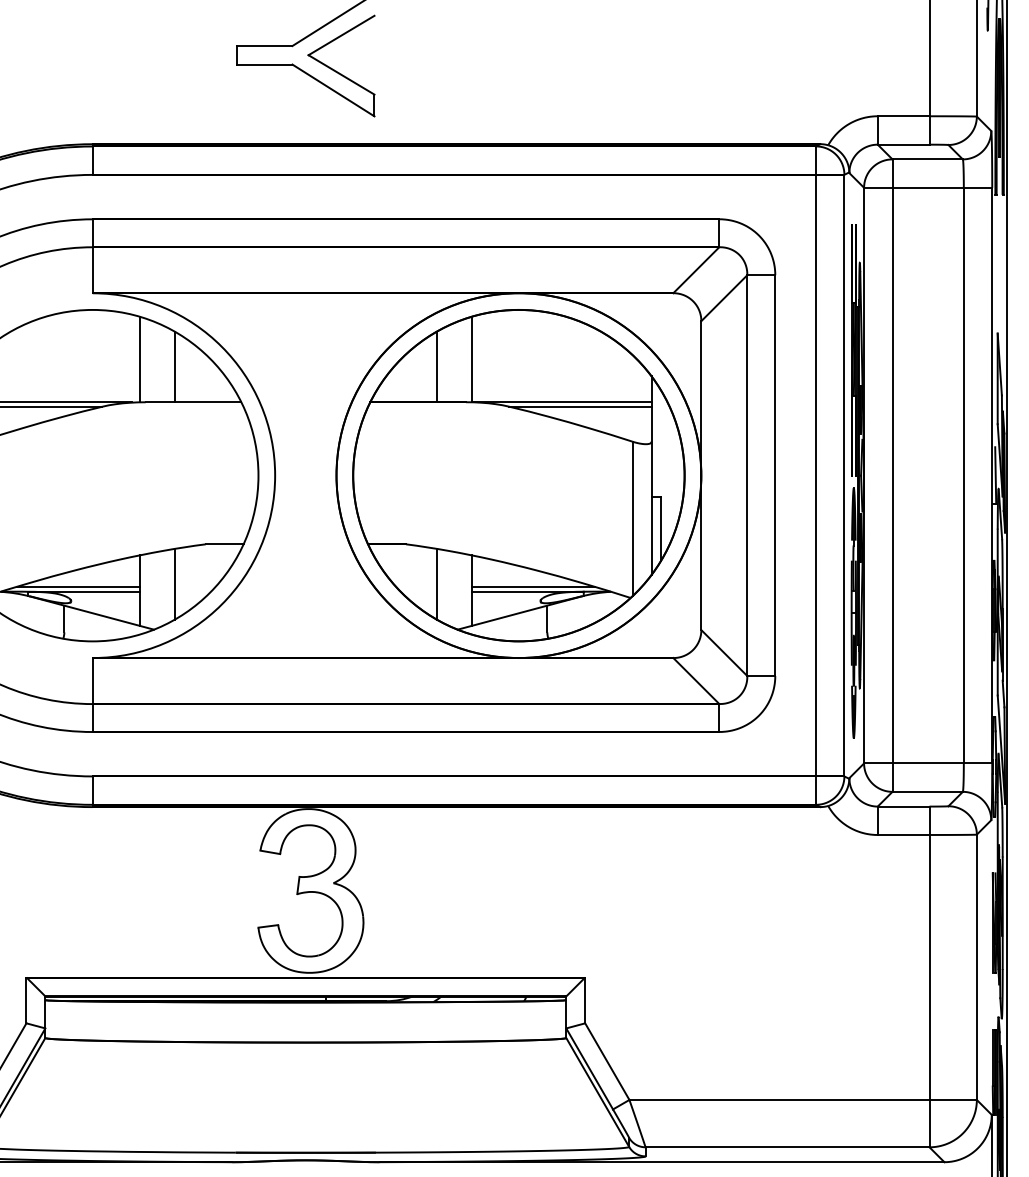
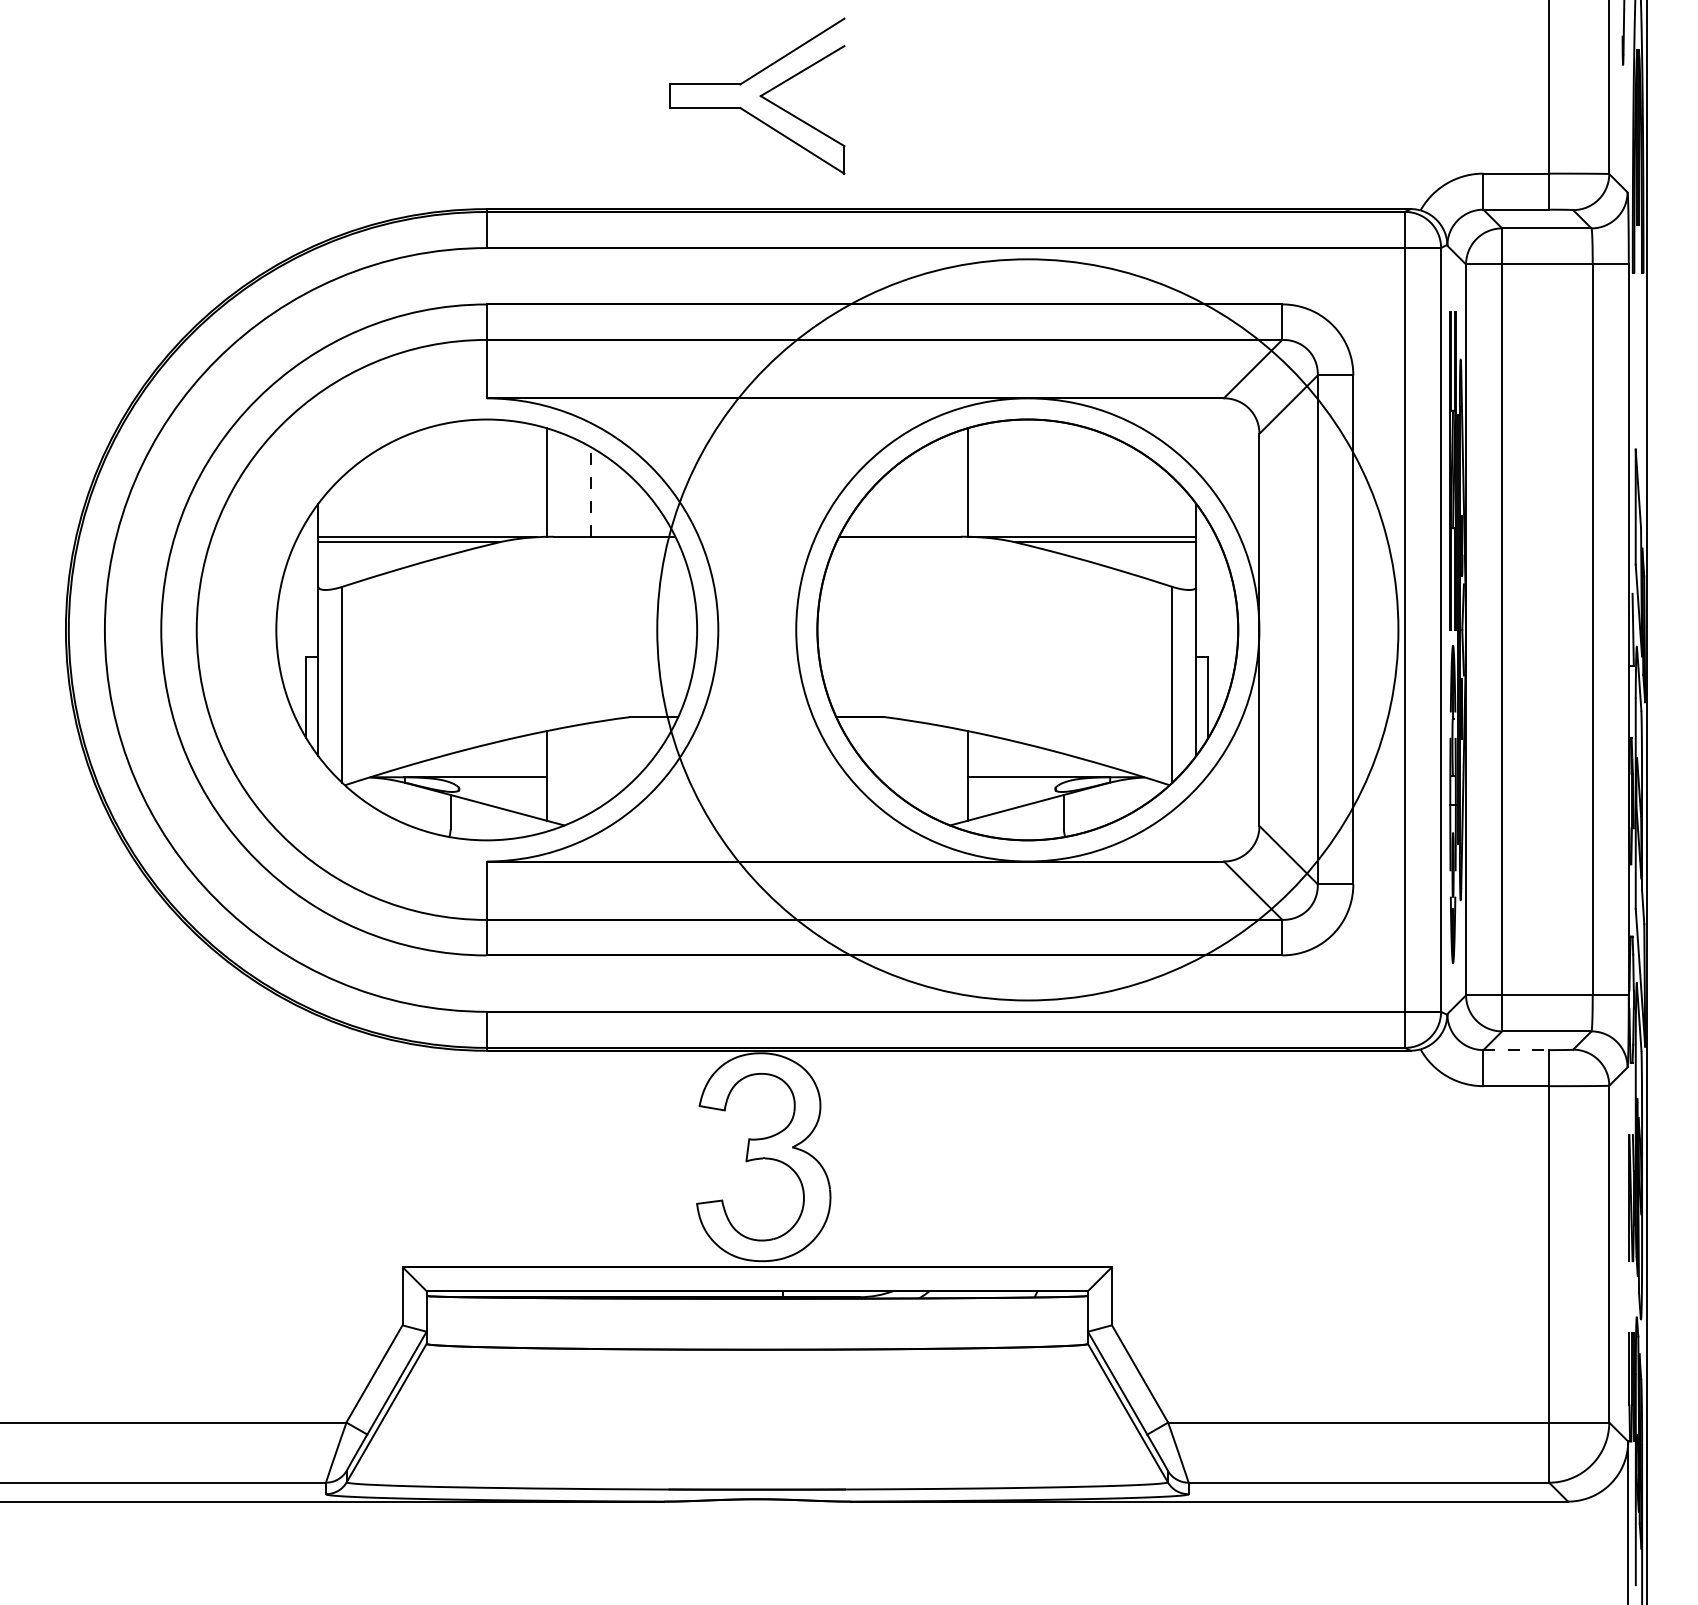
line: (175, 366) -> (591, 491), solid -> dashed
line: (436, 366) -> (923, 491), removed
circle: (518, 475) -> (1027, 629), size x1.6
line: (175, 584) -> (591, 767), removed
line: (436, 584) -> (923, 767), removed
line: (78, 587) -> (468, 771), removed
line: (532, 587) -> (1045, 771), removed
line: (903, 806) -> (1516, 1050), solid -> dashed

